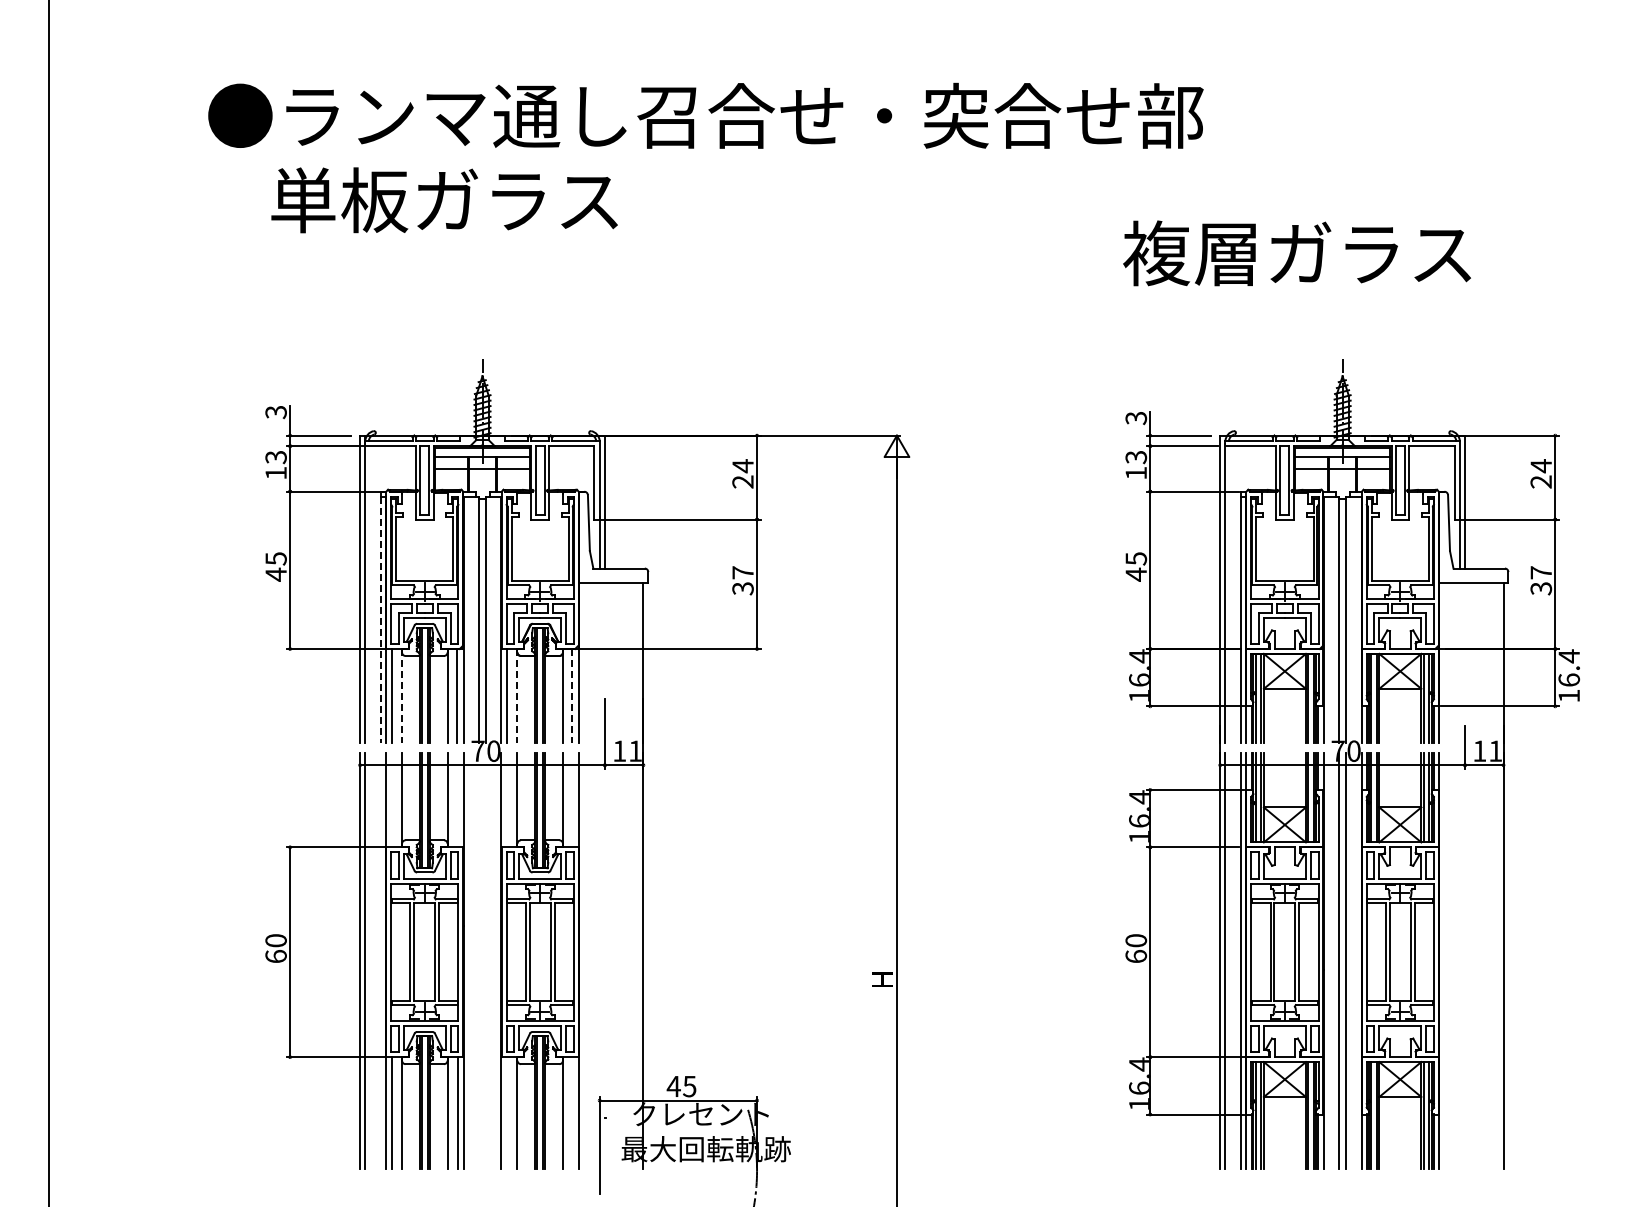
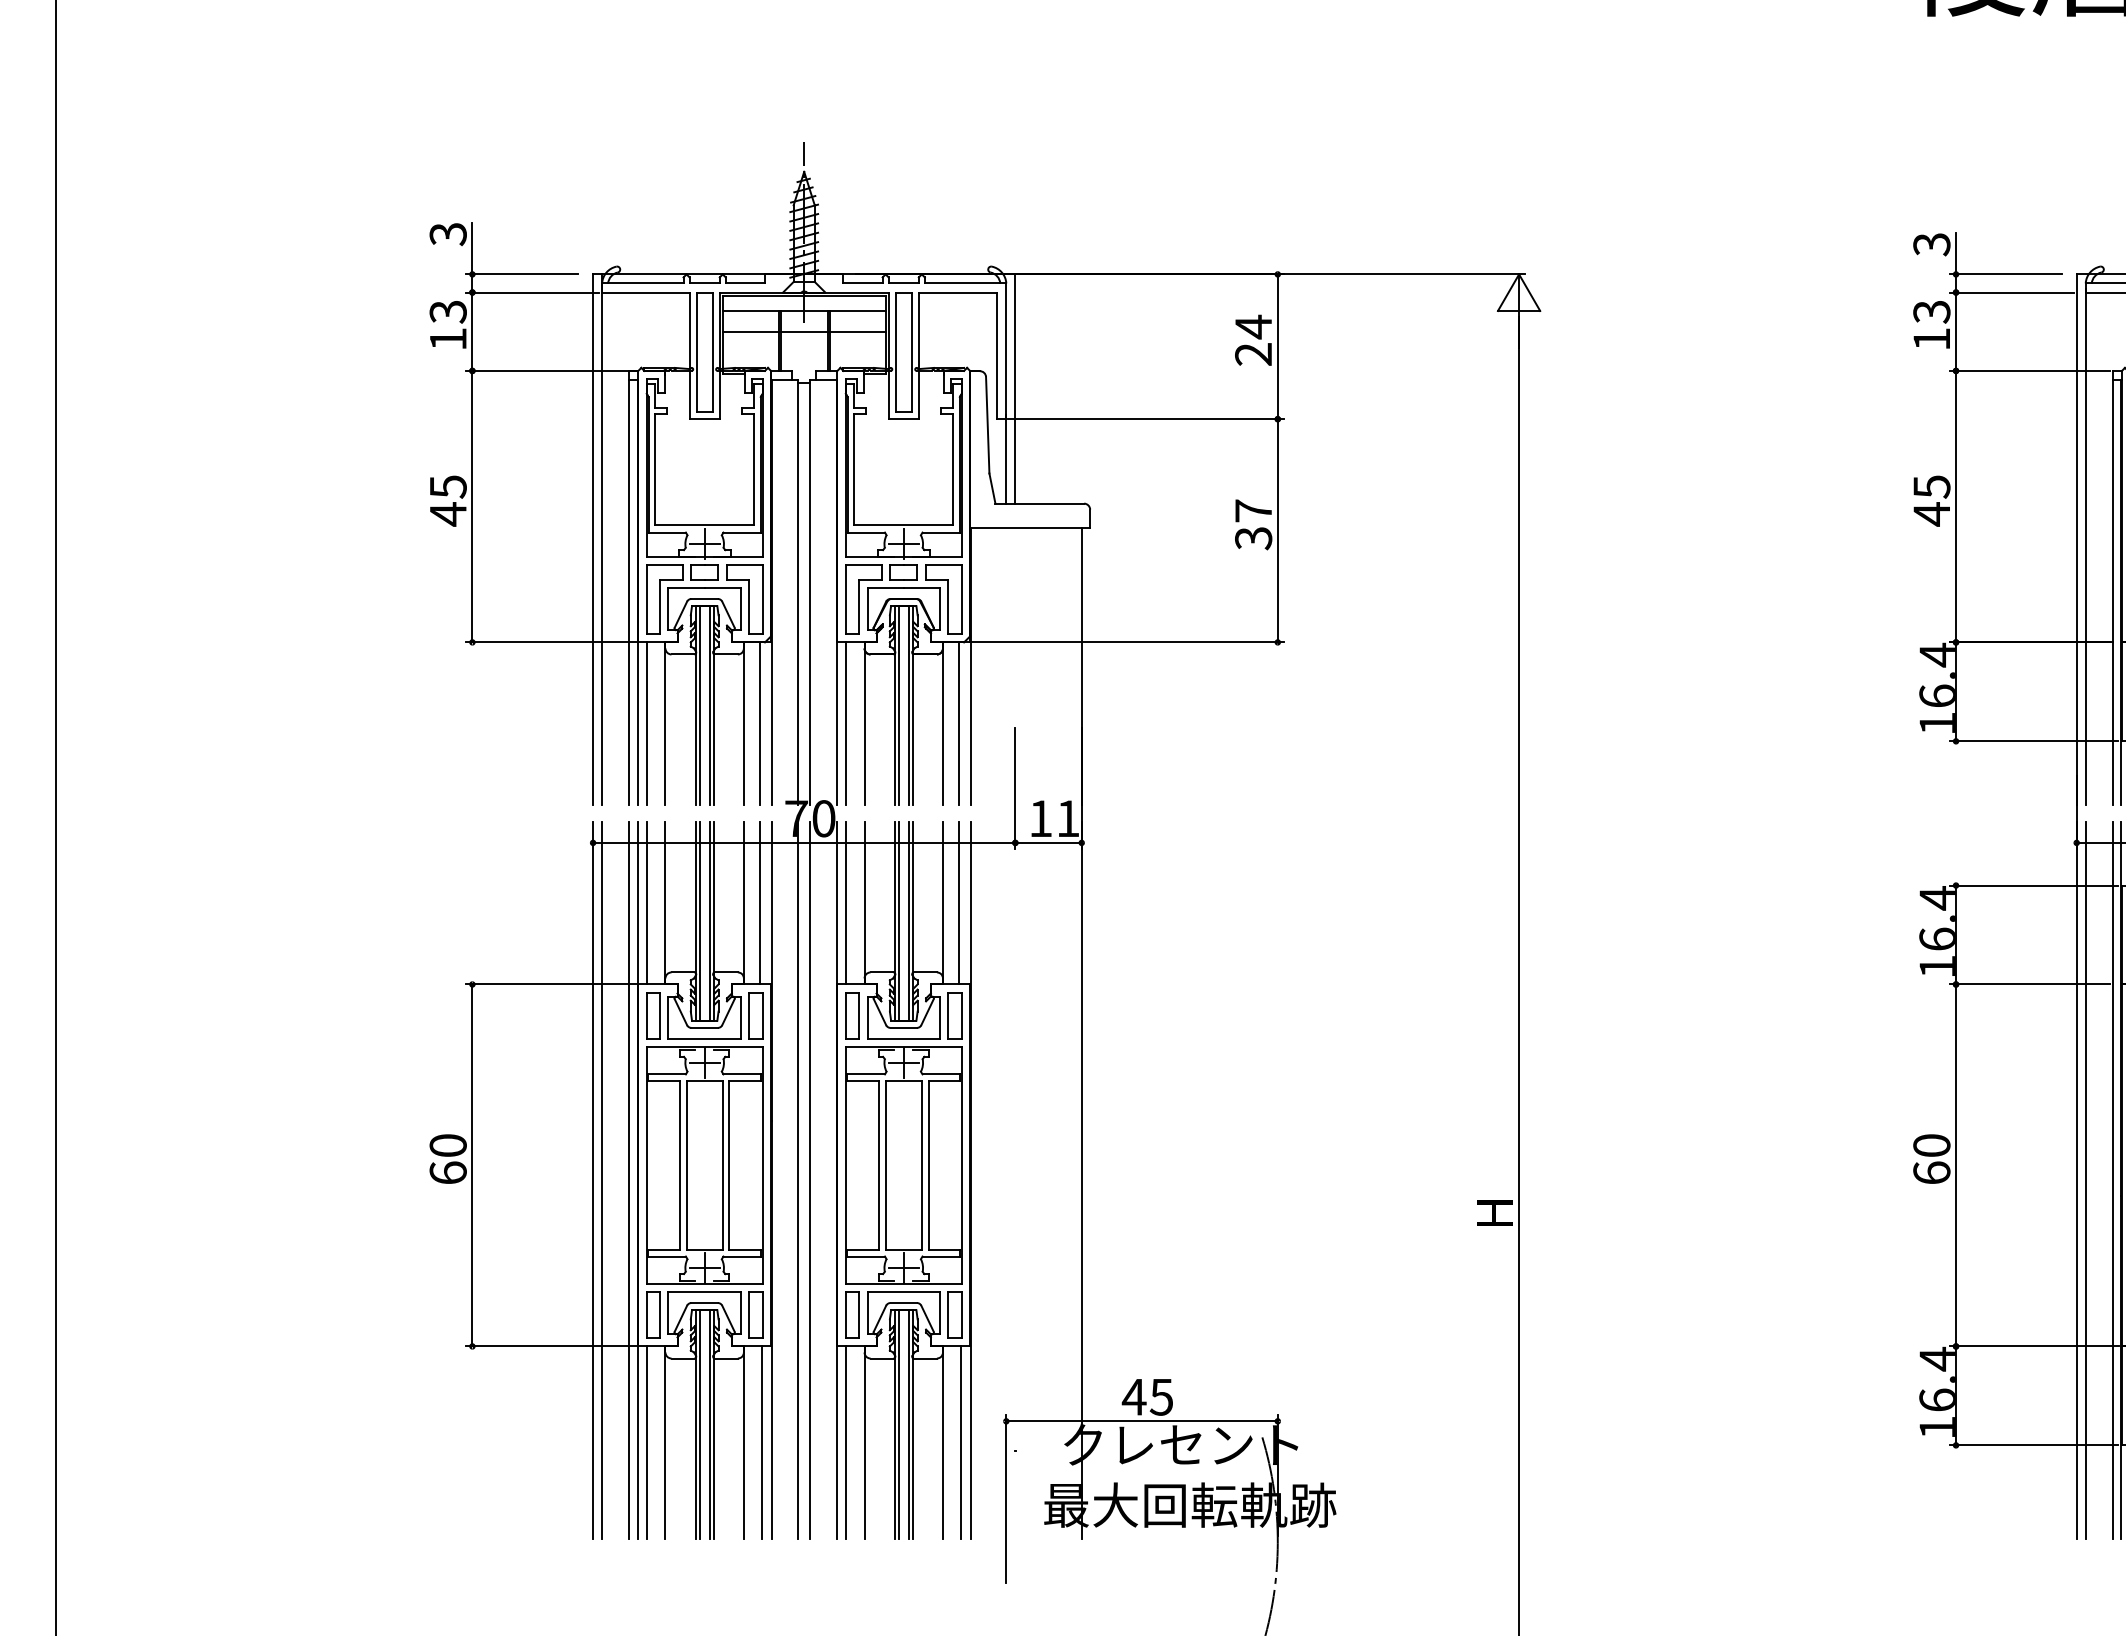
line: (381, 620) -> (629, 593), dashed -> solid
line: (402, 696) -> (666, 724), dashed -> solid
line: (517, 696) -> (864, 724), dashed -> solid
line: (572, 696) -> (959, 724), dashed -> solid
line: (391, 800) -> (647, 903), added
line: (456, 800) -> (759, 903), added
line: (506, 800) -> (845, 903), added
line: (572, 800) -> (959, 903), added
line: (381, 960) -> (629, 1179), added
line: (479, 960) -> (799, 1179), added
line: (486, 960) -> (811, 1179), added
line: (506, 1112) -> (845, 1441), added
line: (573, 1112) -> (961, 1441), added

